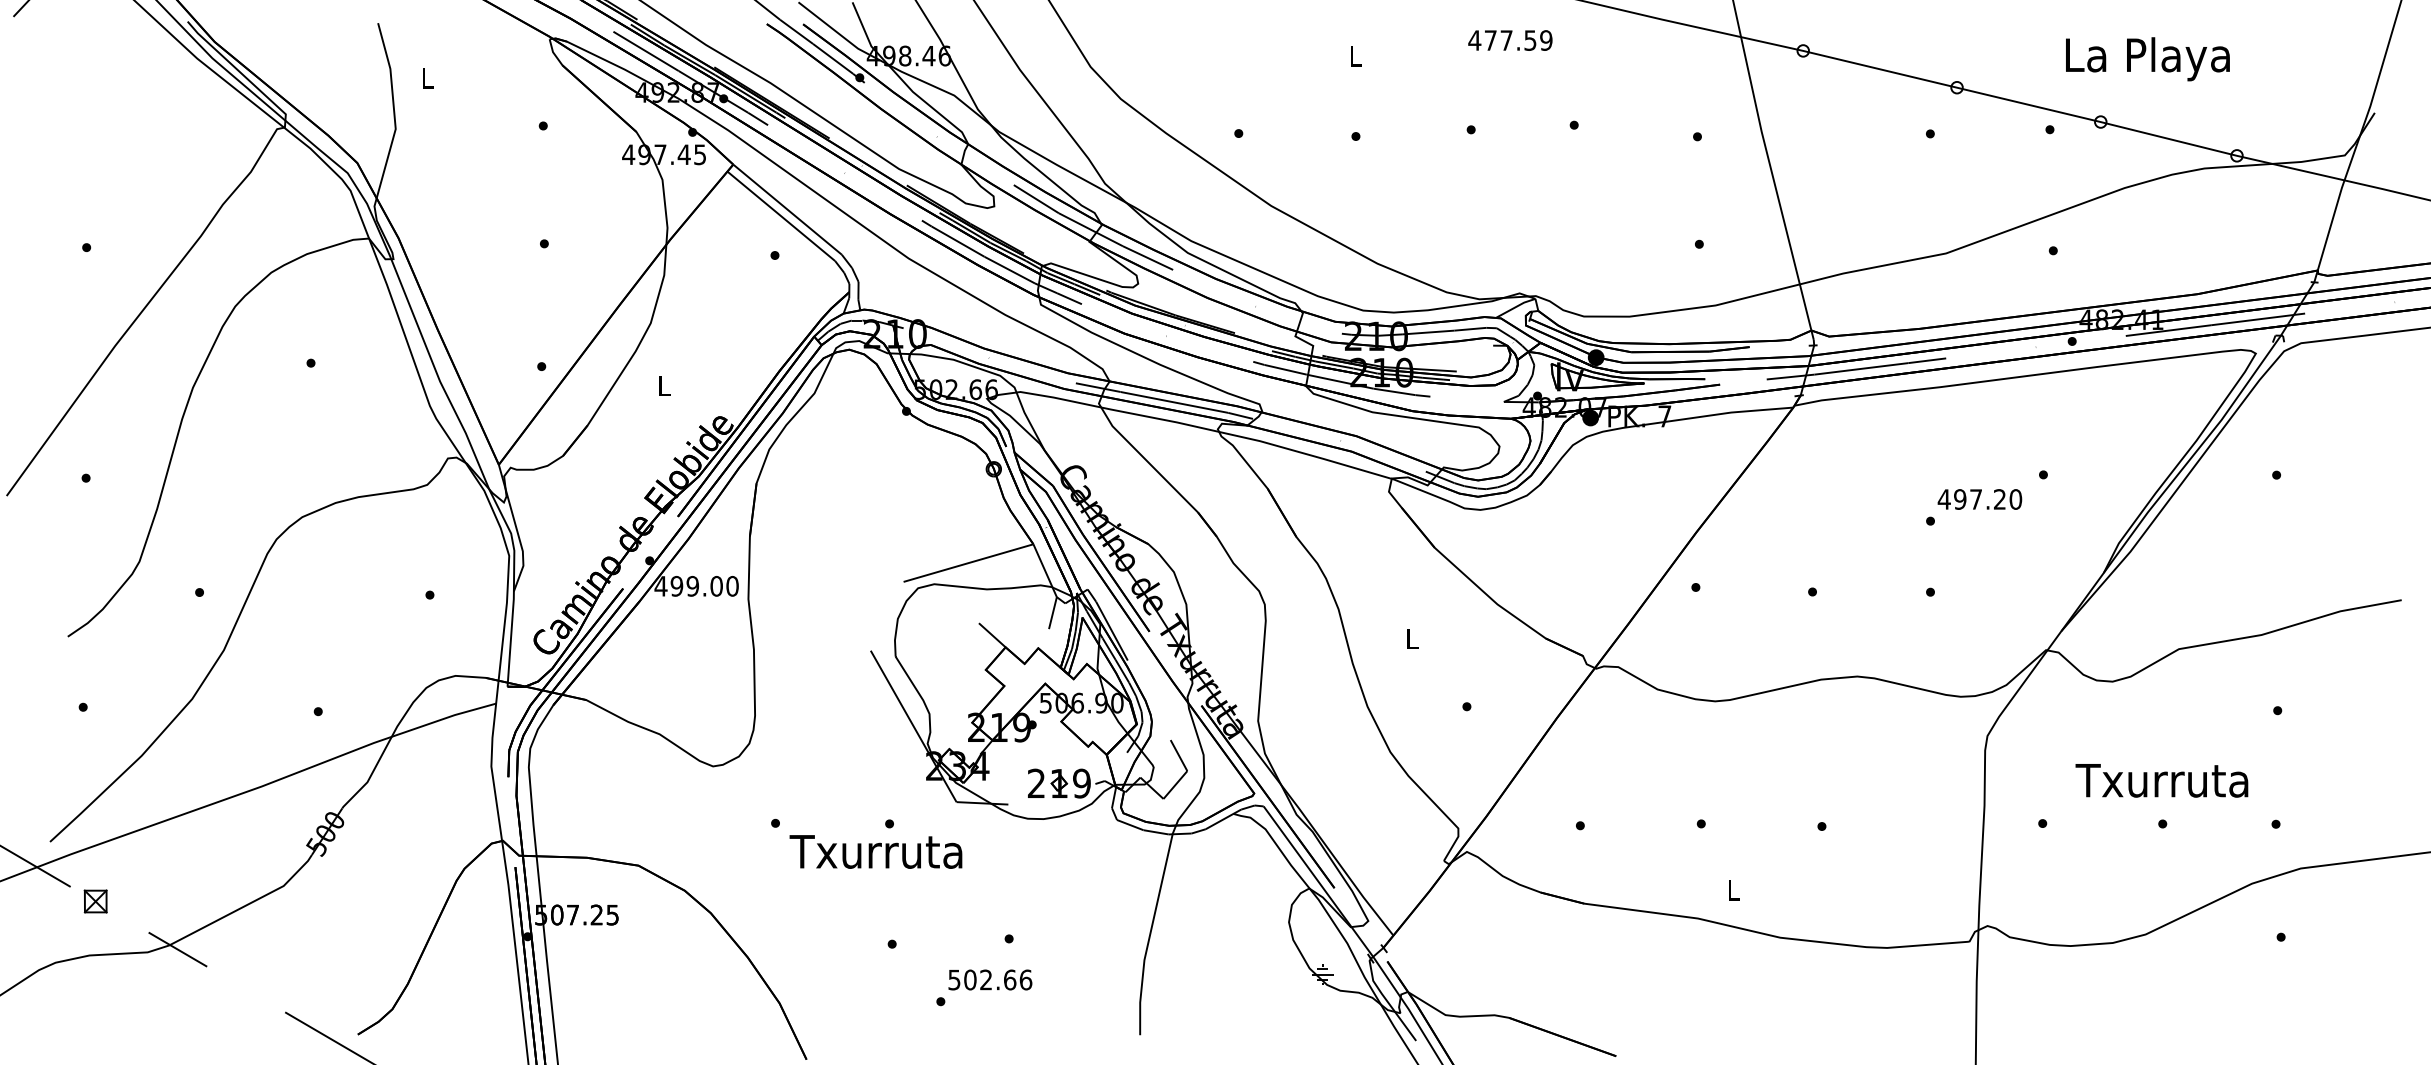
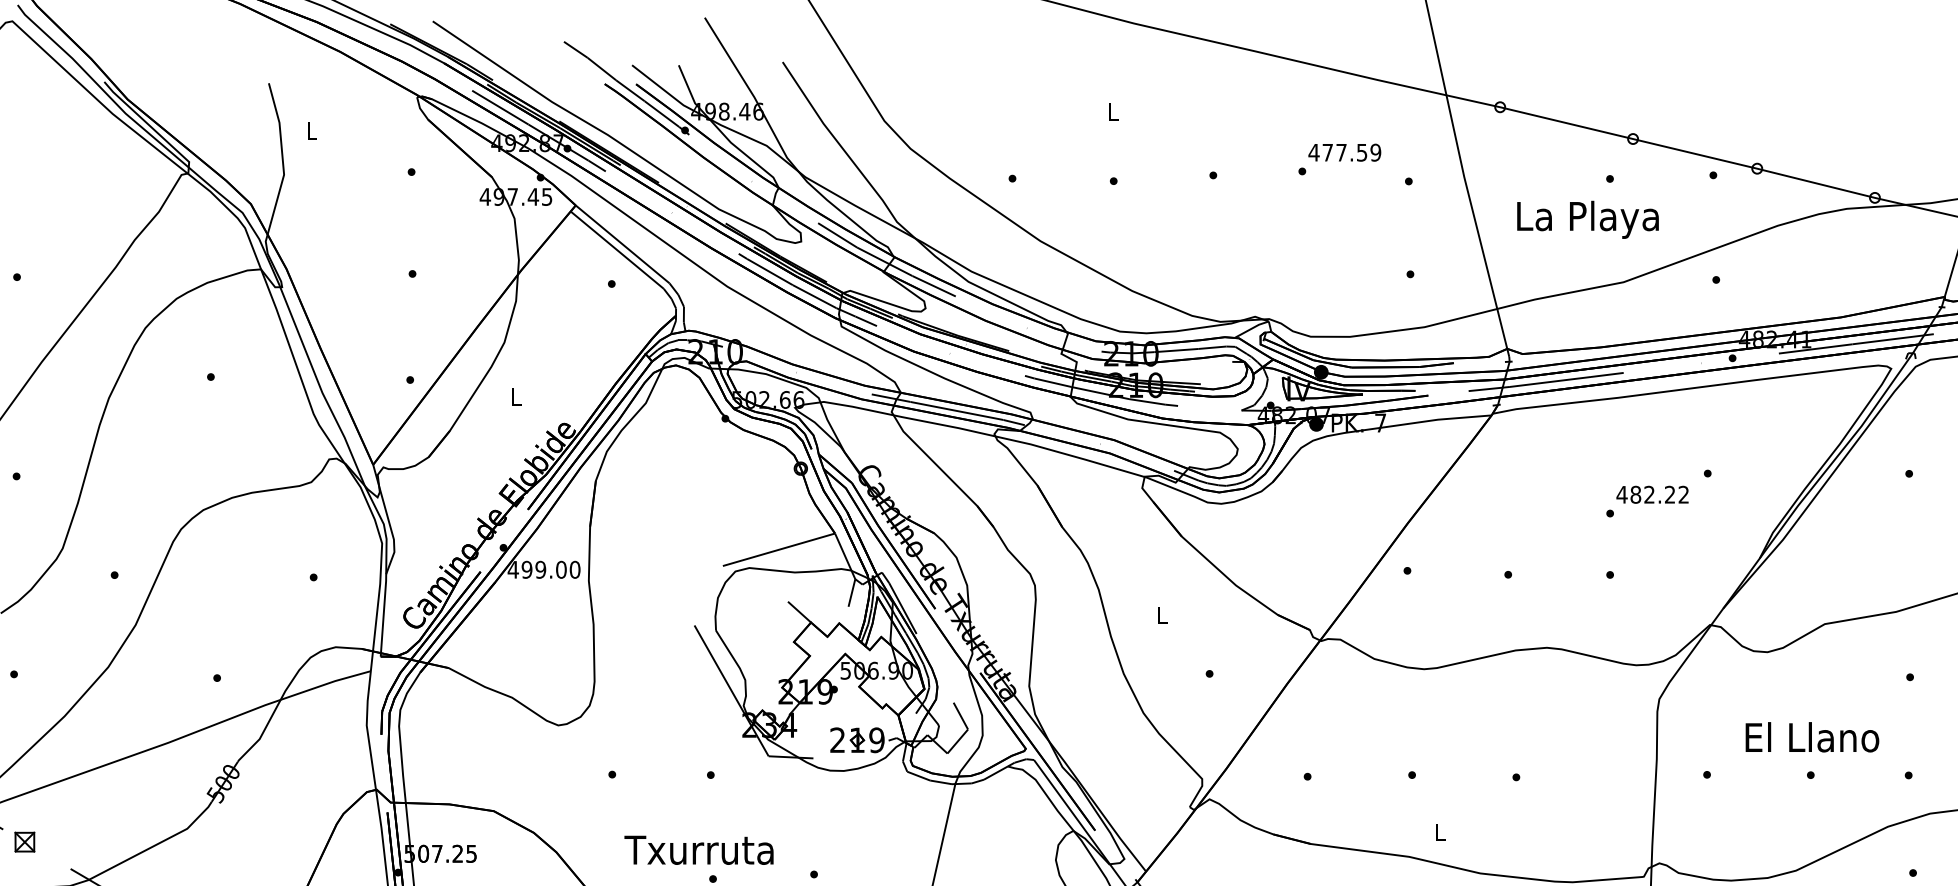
text: (1510, 40) -> (1344, 152), moved
text: (2147, 59) -> (1587, 220), moved
text: (1988, 499) -> (1660, 494), 497.20 -> 482.22
text: (2161, 779) -> (1809, 736), Txurruta -> El Llano
text: (875, 851) -> (698, 849), moved

